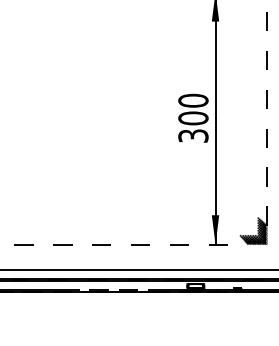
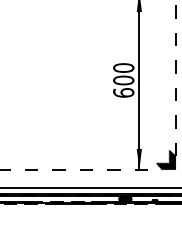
text: (193, 135) -> (123, 92), 300 -> 600

